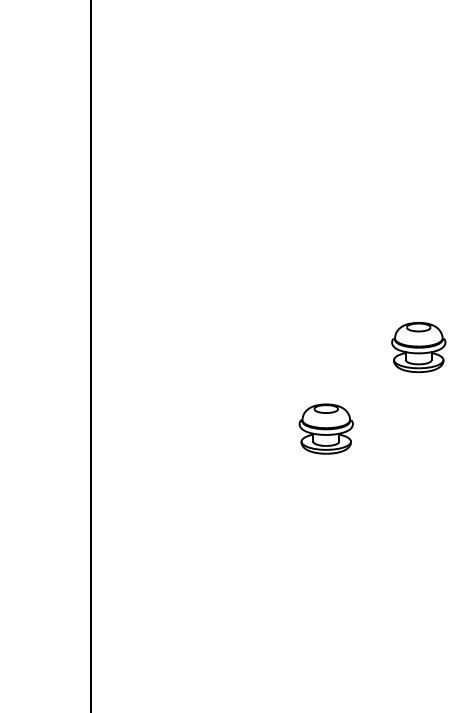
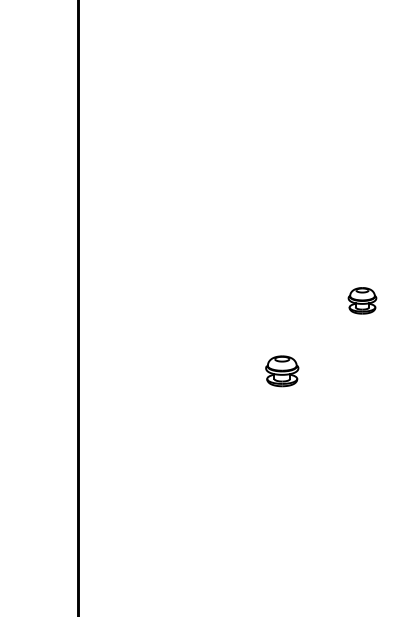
part: (418, 347) -> (362, 300), size x0.6
part: (325, 428) -> (281, 370), size x0.7

